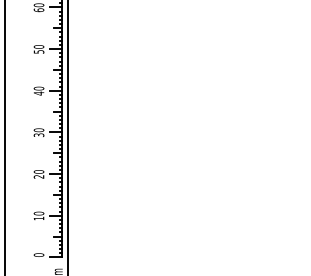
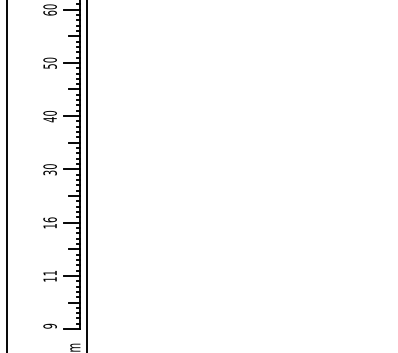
text: (38, 174) -> (49, 223), 20 -> 16
text: (38, 213) -> (49, 273), 10 -> 11
text: (39, 254) -> (50, 325), 0 -> 9

